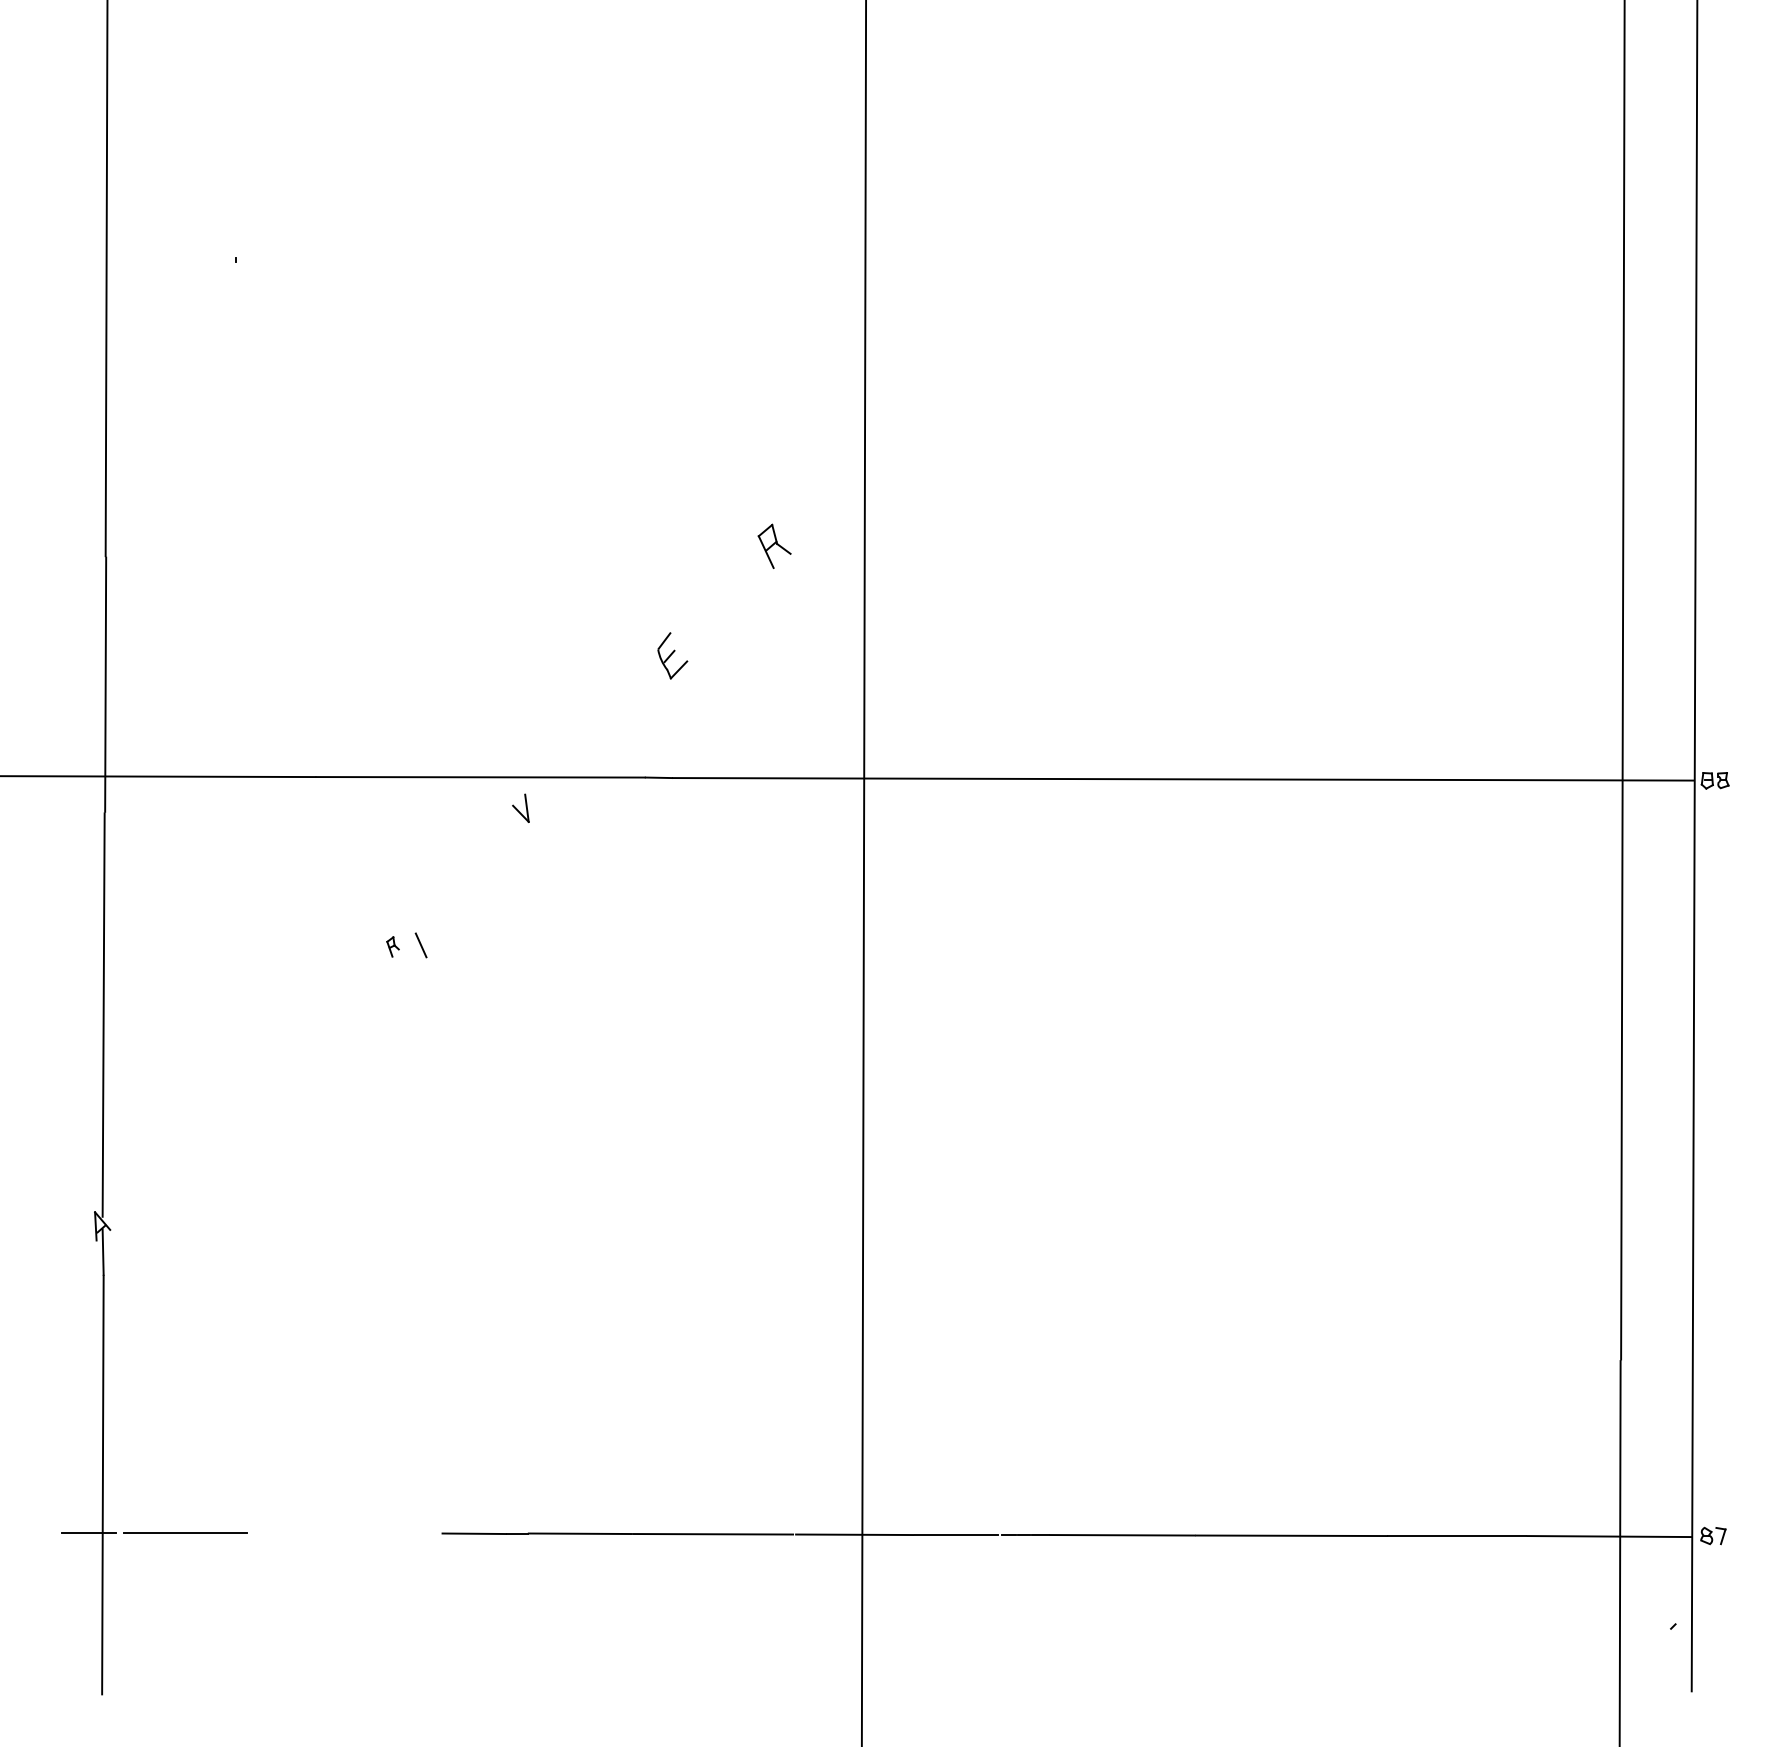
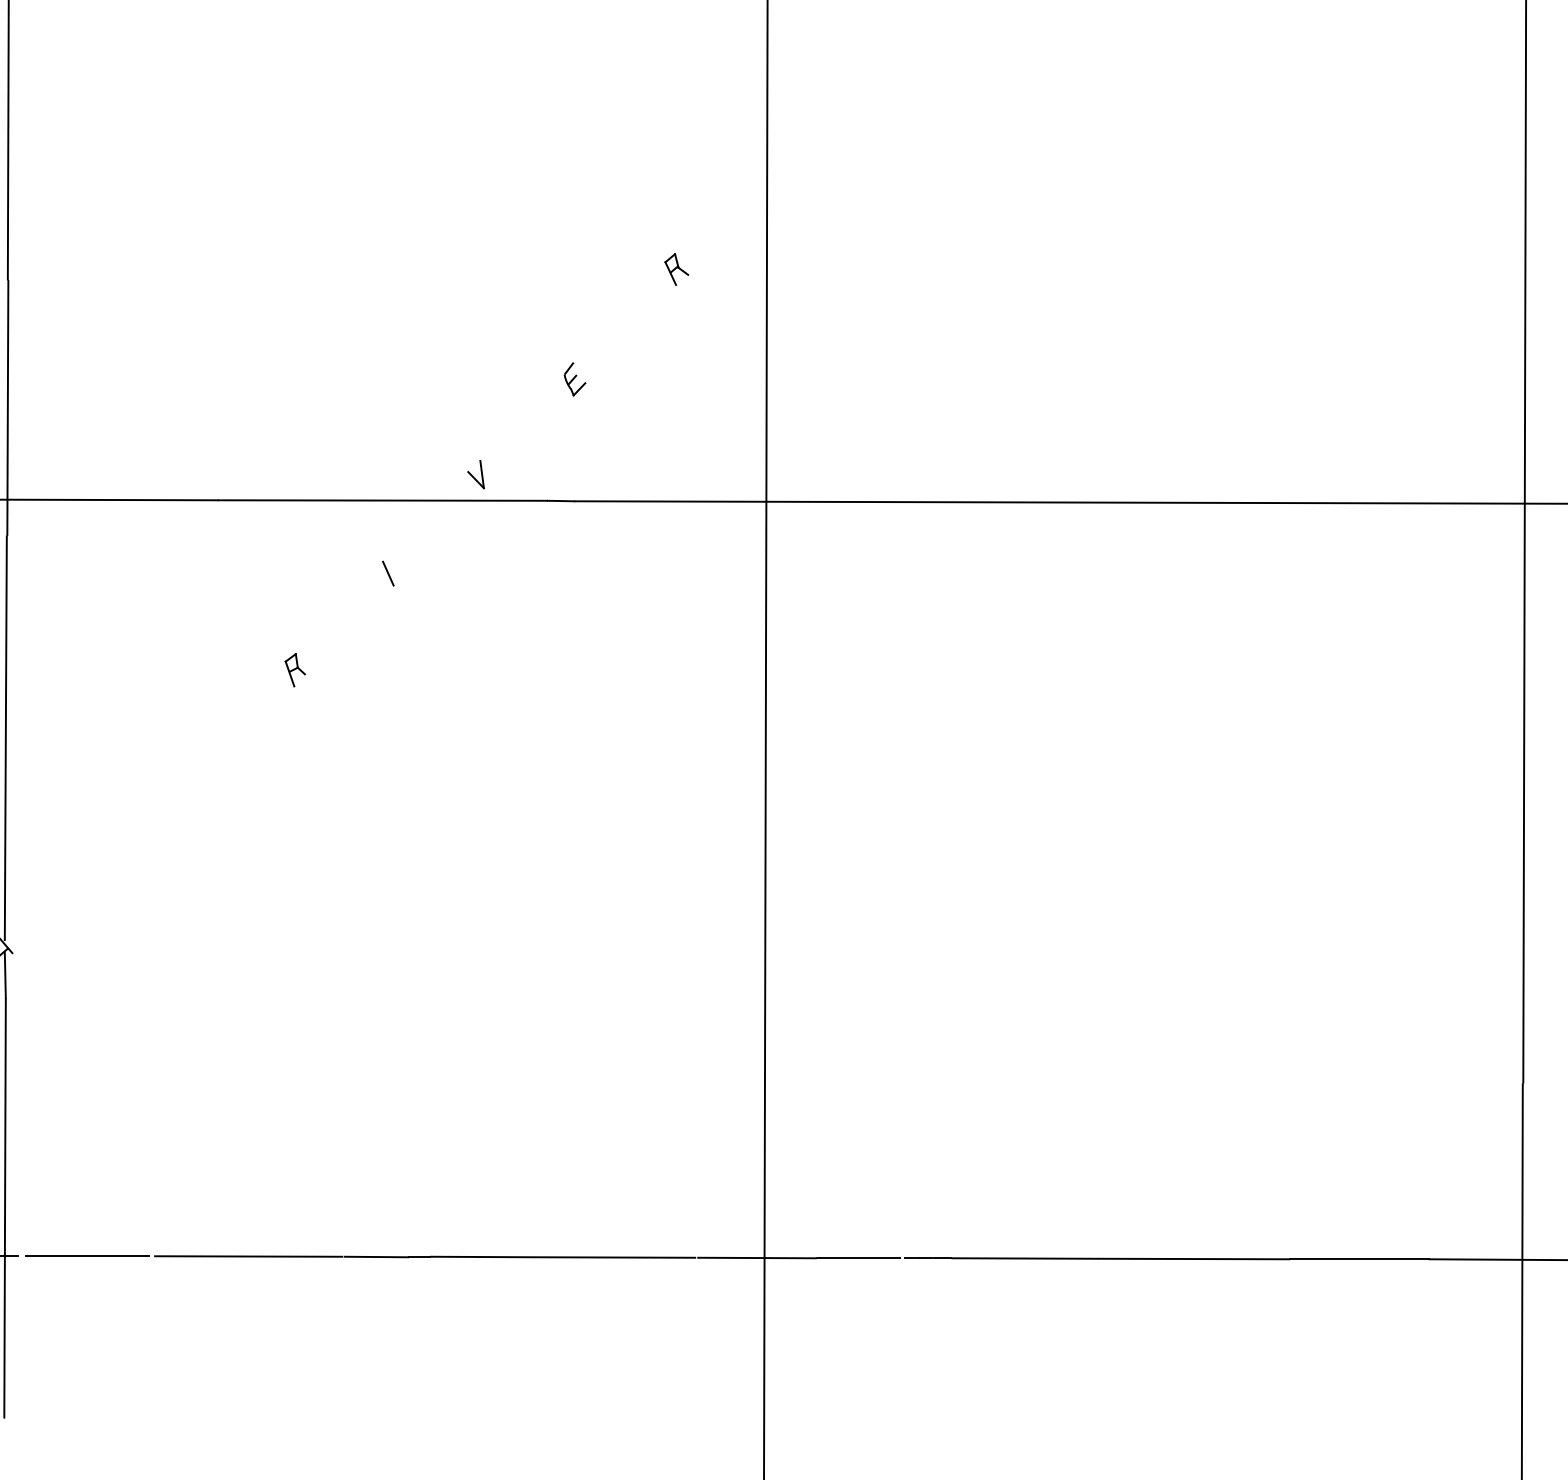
part: (774, 545) -> (676, 268), size x0.71
part: (672, 656) -> (574, 379), size x0.71
part: (520, 807) -> (475, 473), moved
line: (420, 945) -> (387, 573), moved
part: (392, 946) -> (294, 669), size x1.67
line: (346, 1533) -> (248, 1256), added

